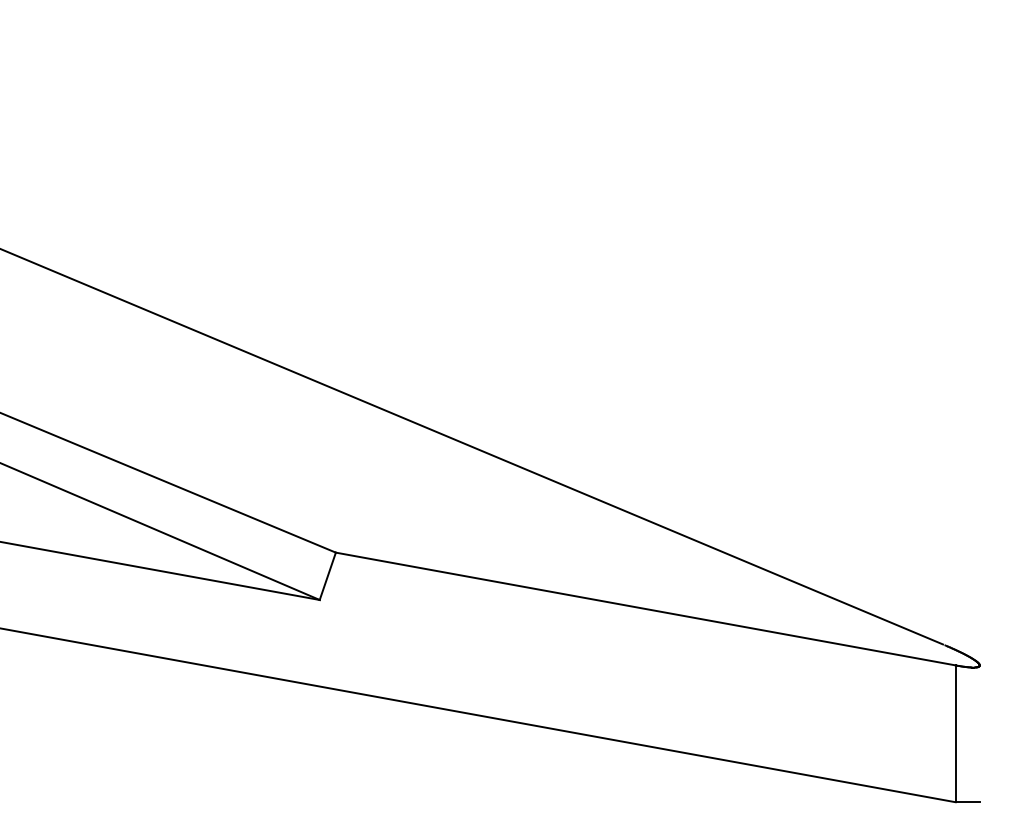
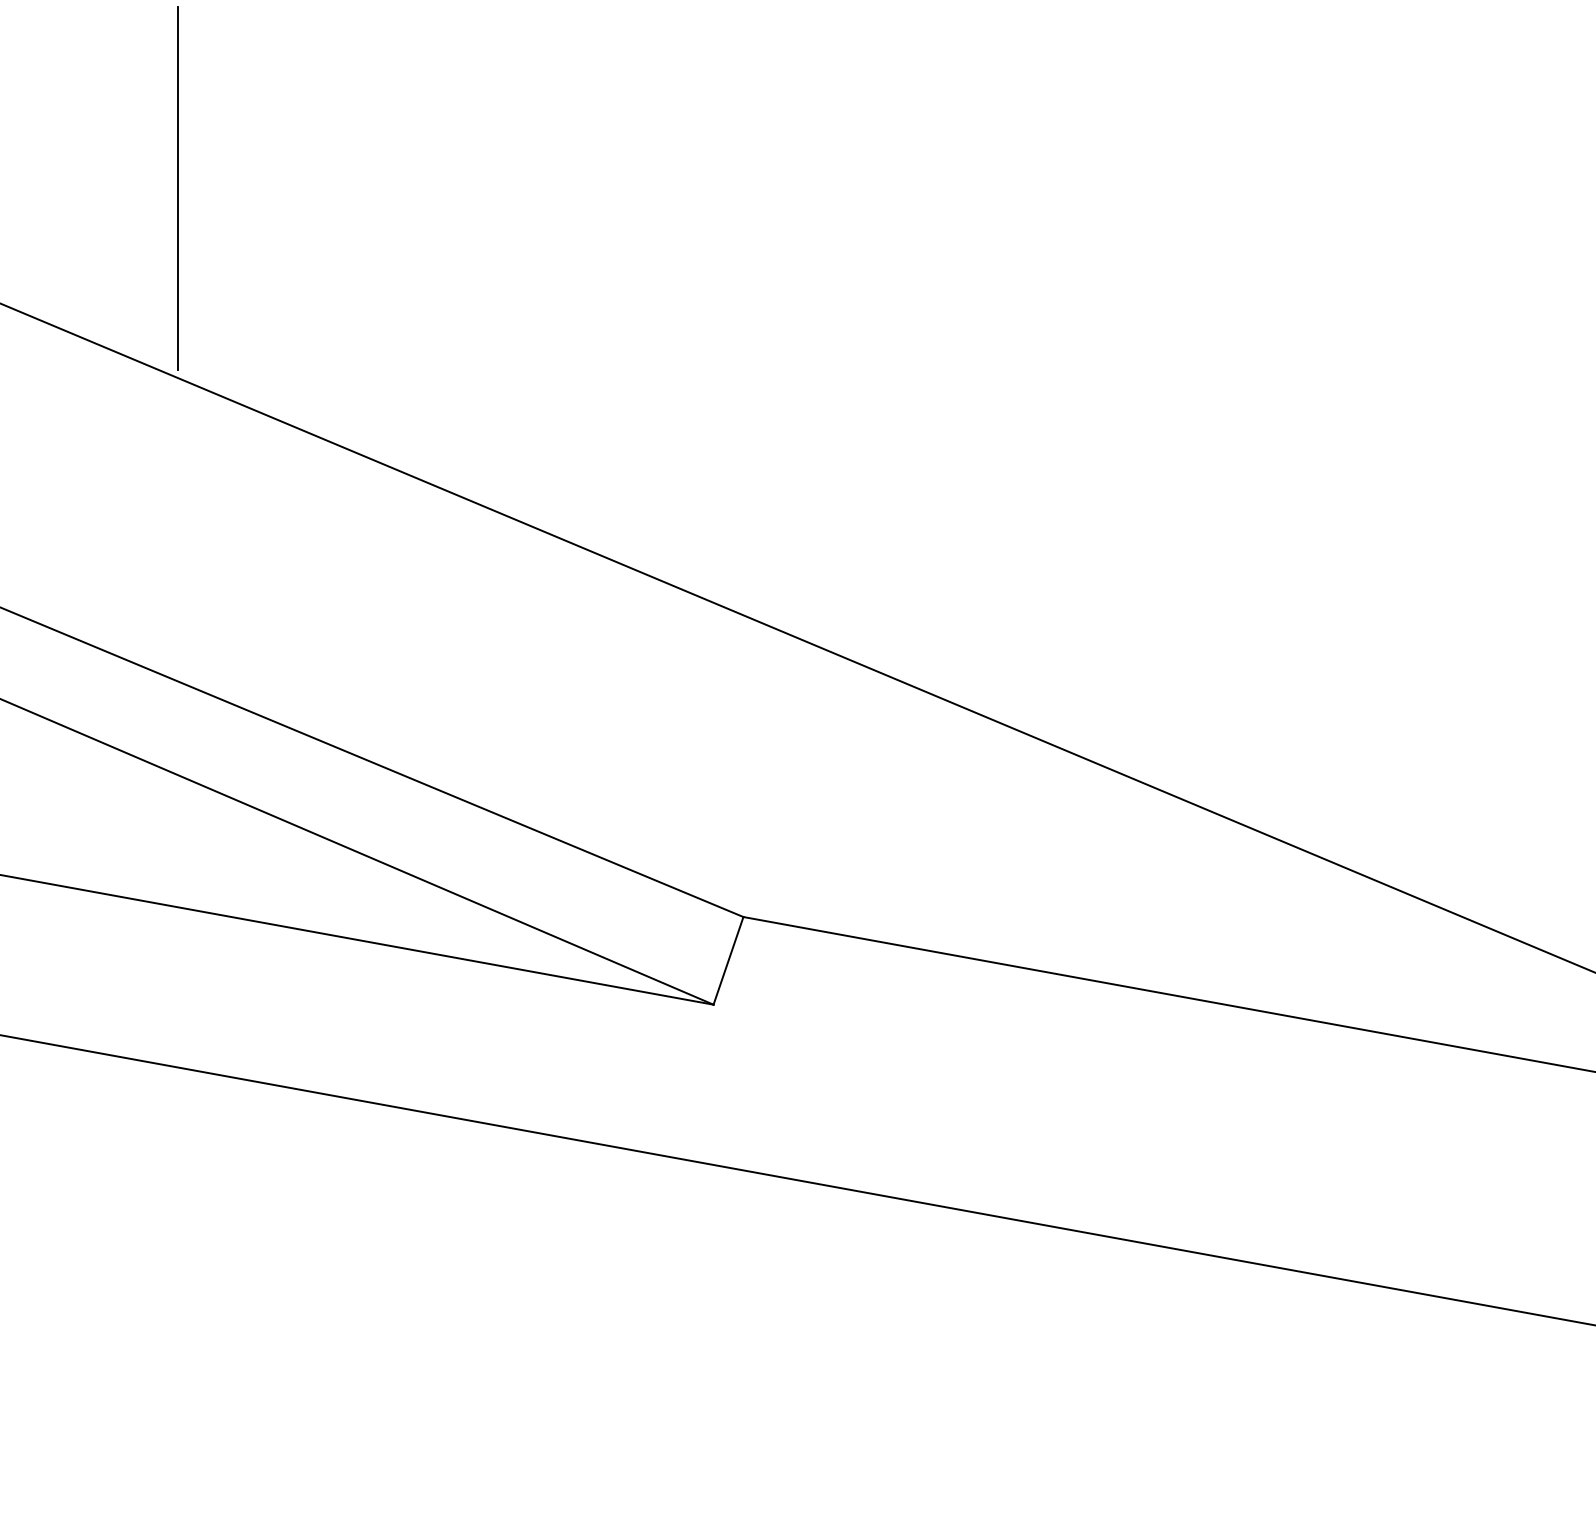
line: (30, 159) -> (177, 188), added

